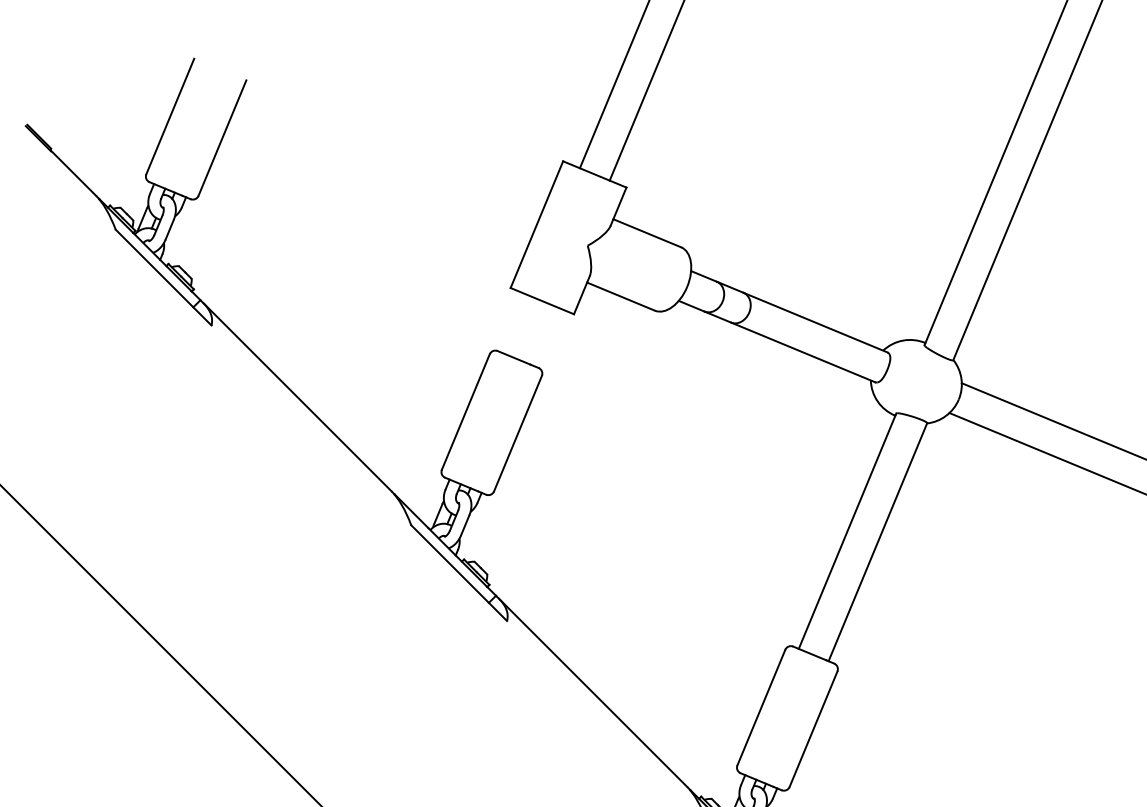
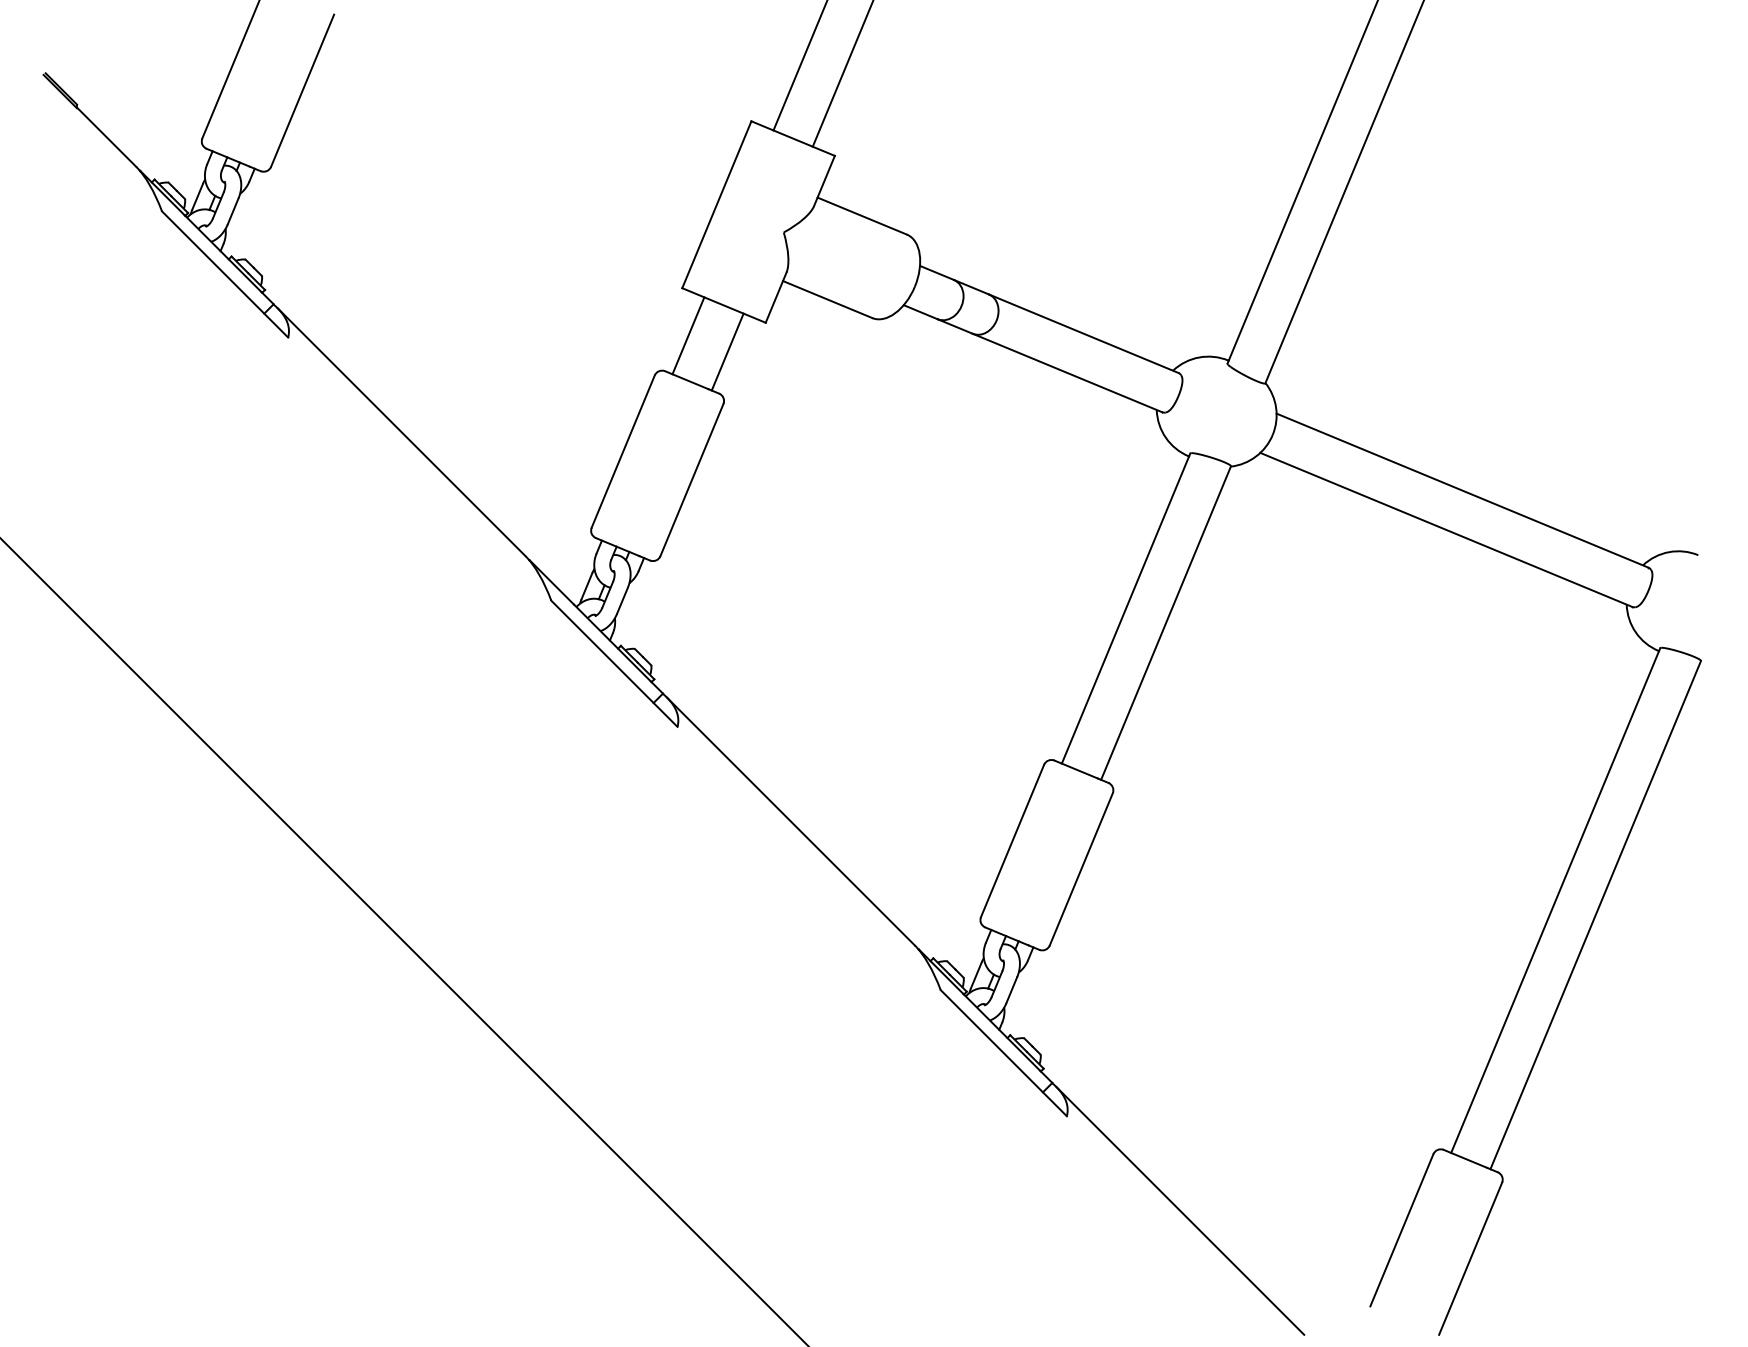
line: (515, 323) -> (688, 335), added
line: (544, 336) -> (727, 351), added

